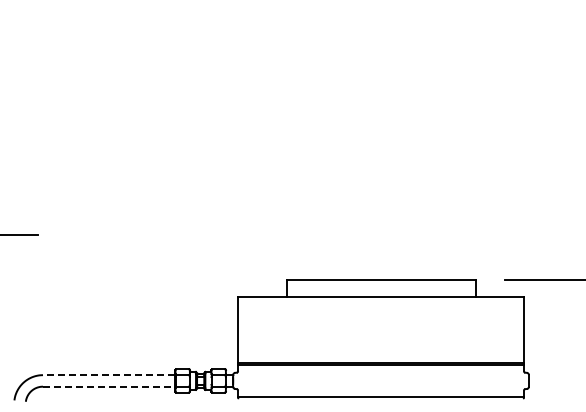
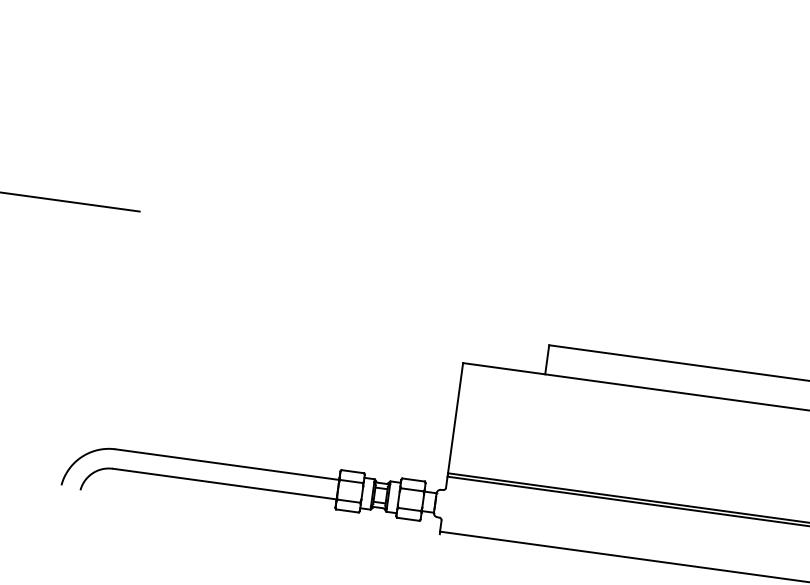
line: (108, 375) -> (226, 465), dashed -> solid
line: (109, 386) -> (225, 483), dashed -> solid

